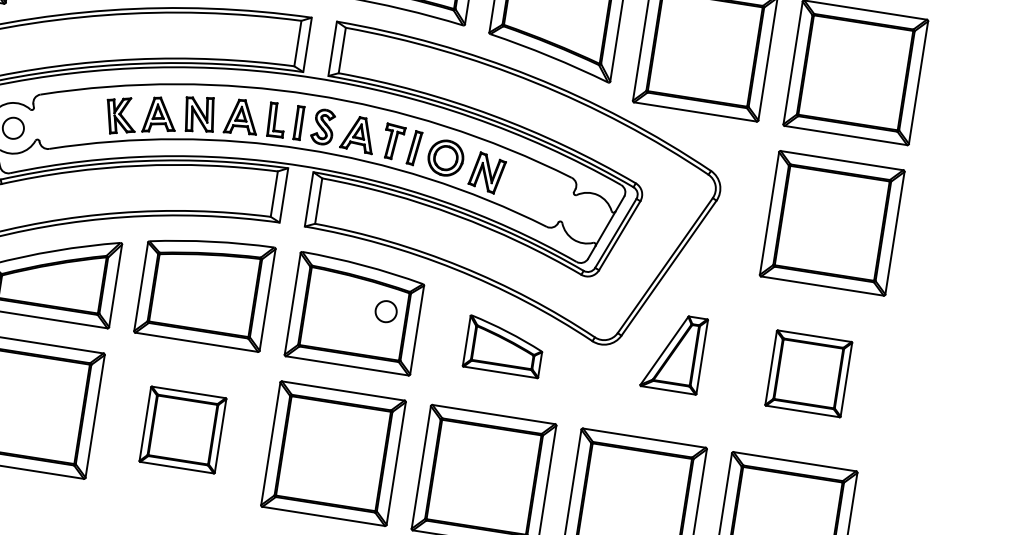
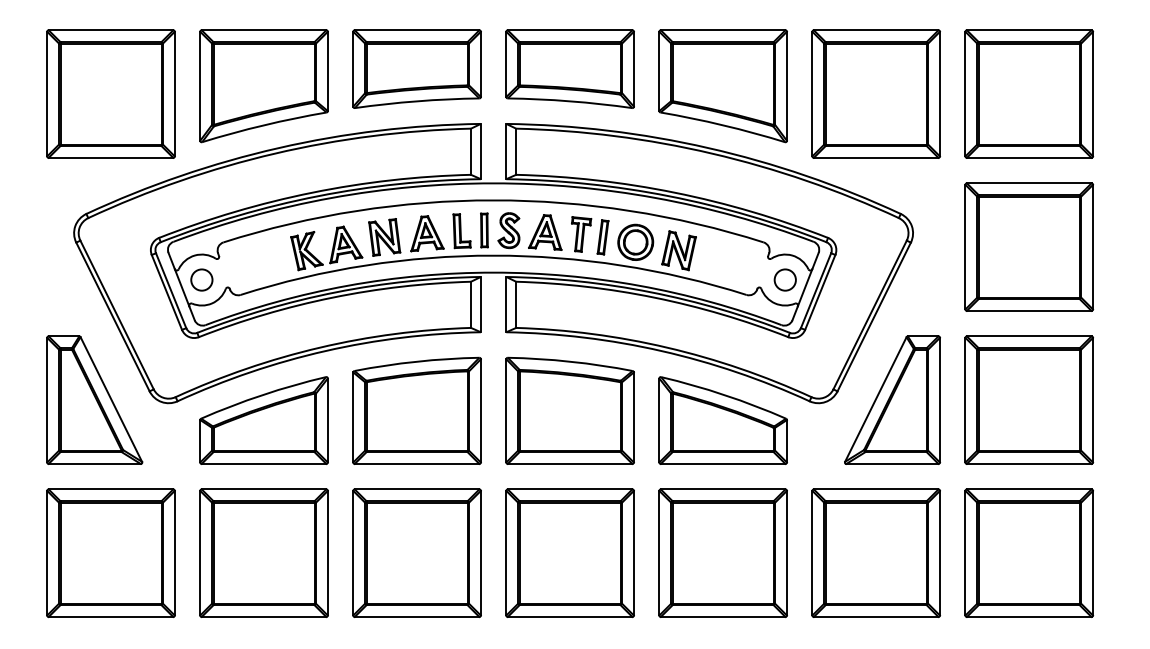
circle: (385, 310) -> (784, 279), moved
part: (503, 346) -> (722, 420), size x1.67
part: (674, 352) -> (892, 399), size x1.67
part: (809, 373) -> (1029, 399), size x1.67
part: (182, 429) -> (416, 552), size x1.67

